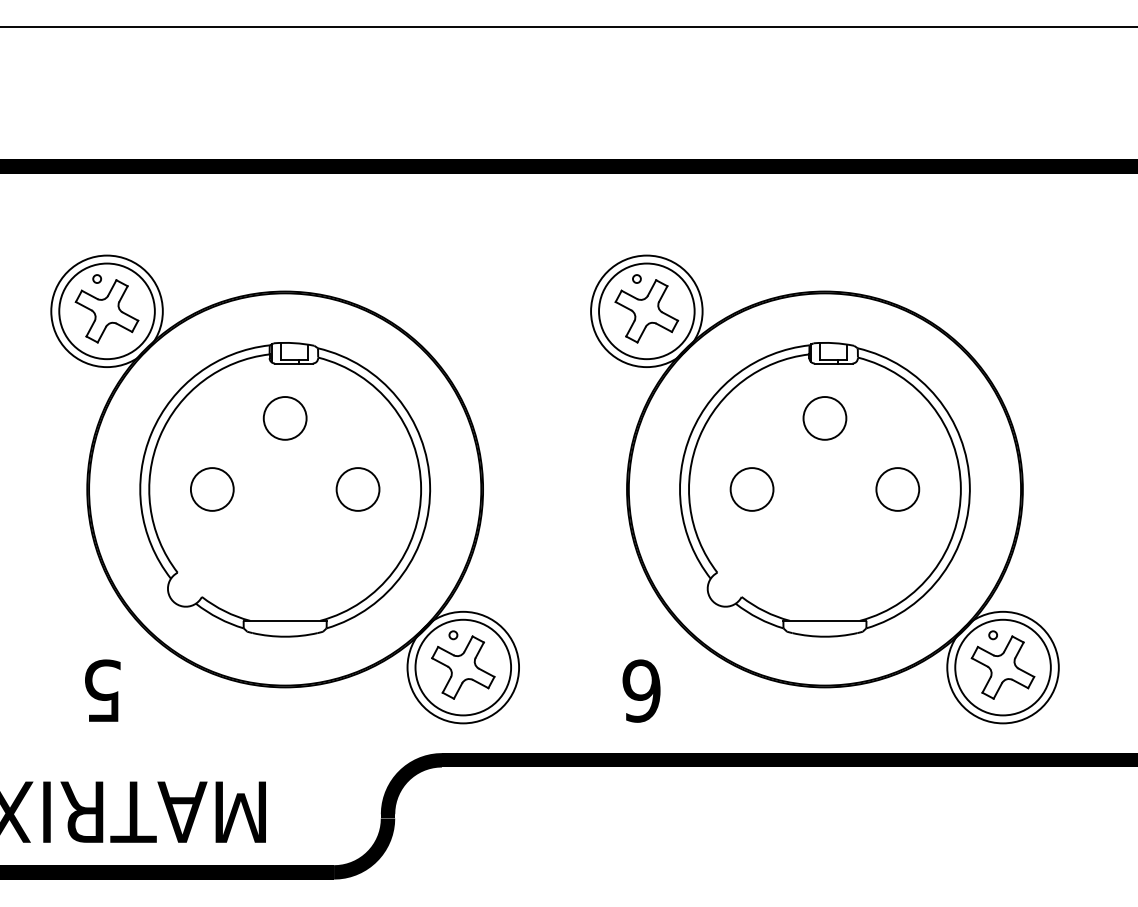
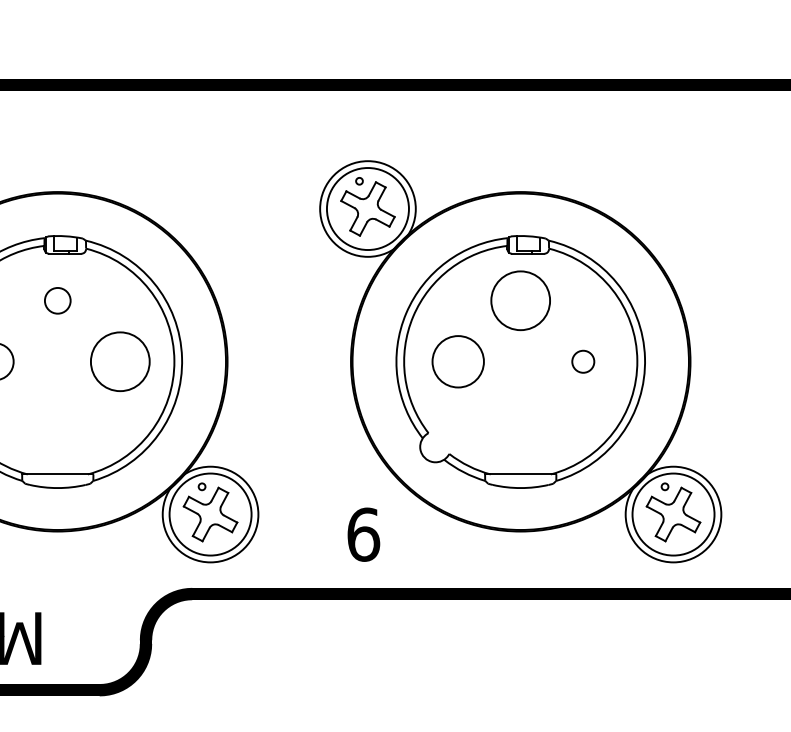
circle: (284, 418) -> (57, 300), size x0.7
circle: (824, 418) -> (520, 300), size x1.6
circle: (357, 489) -> (119, 361), size x1.6
circle: (751, 489) -> (457, 361), size x1.4
circle: (897, 489) -> (582, 361), size x0.6
text: (641, 690) -> (363, 534), 6 -> 9

